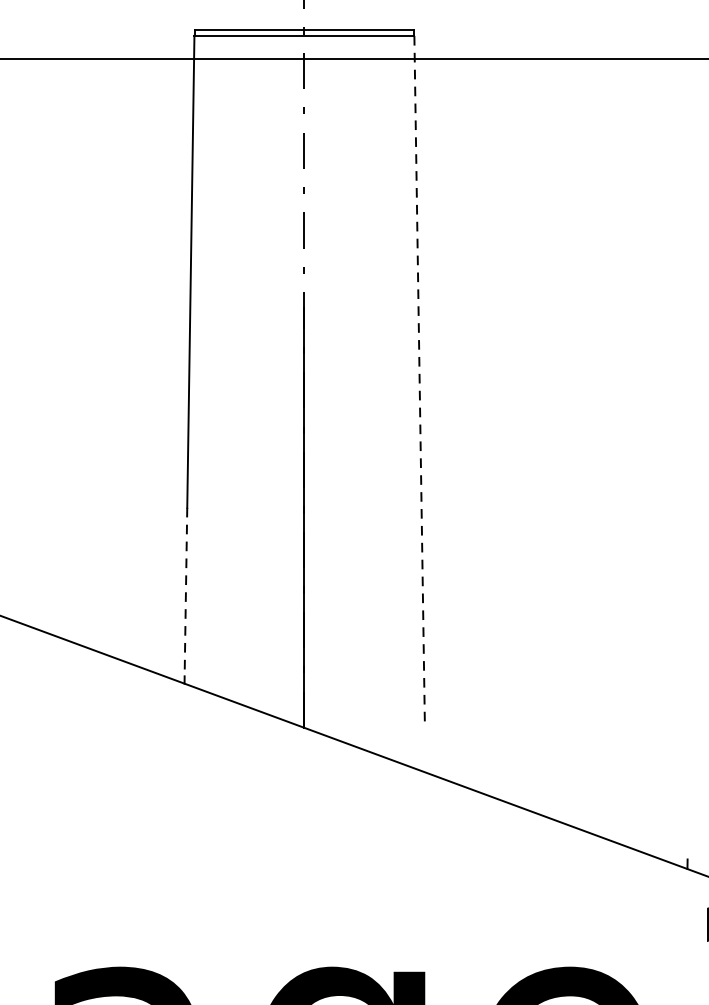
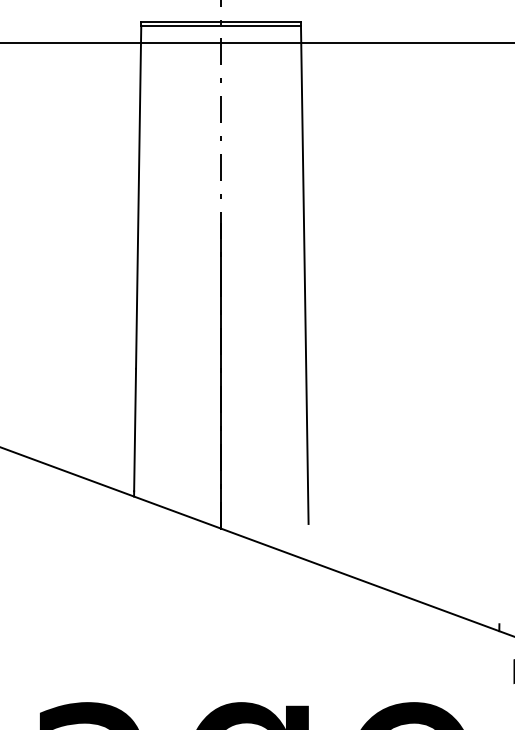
line: (419, 379) -> (304, 275), dashed -> solid
line: (186, 592) -> (135, 430), dashed -> solid

